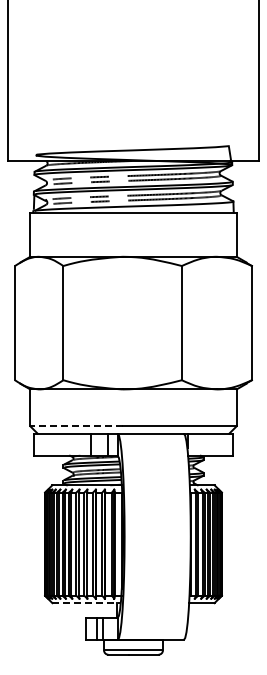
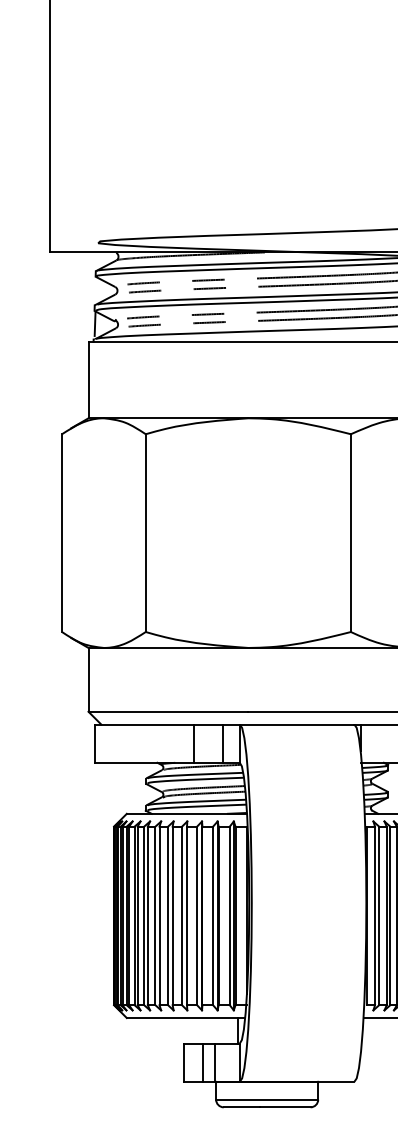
line: (75, 426) -> (166, 712), dashed -> solid
line: (87, 603) -> (187, 1018), dashed -> solid

